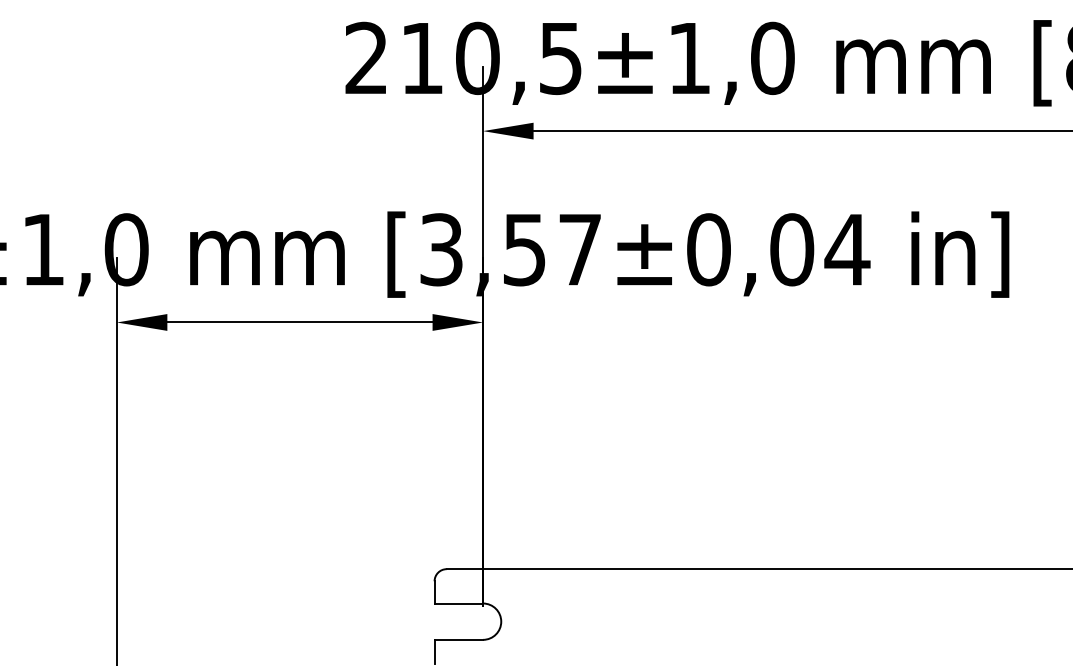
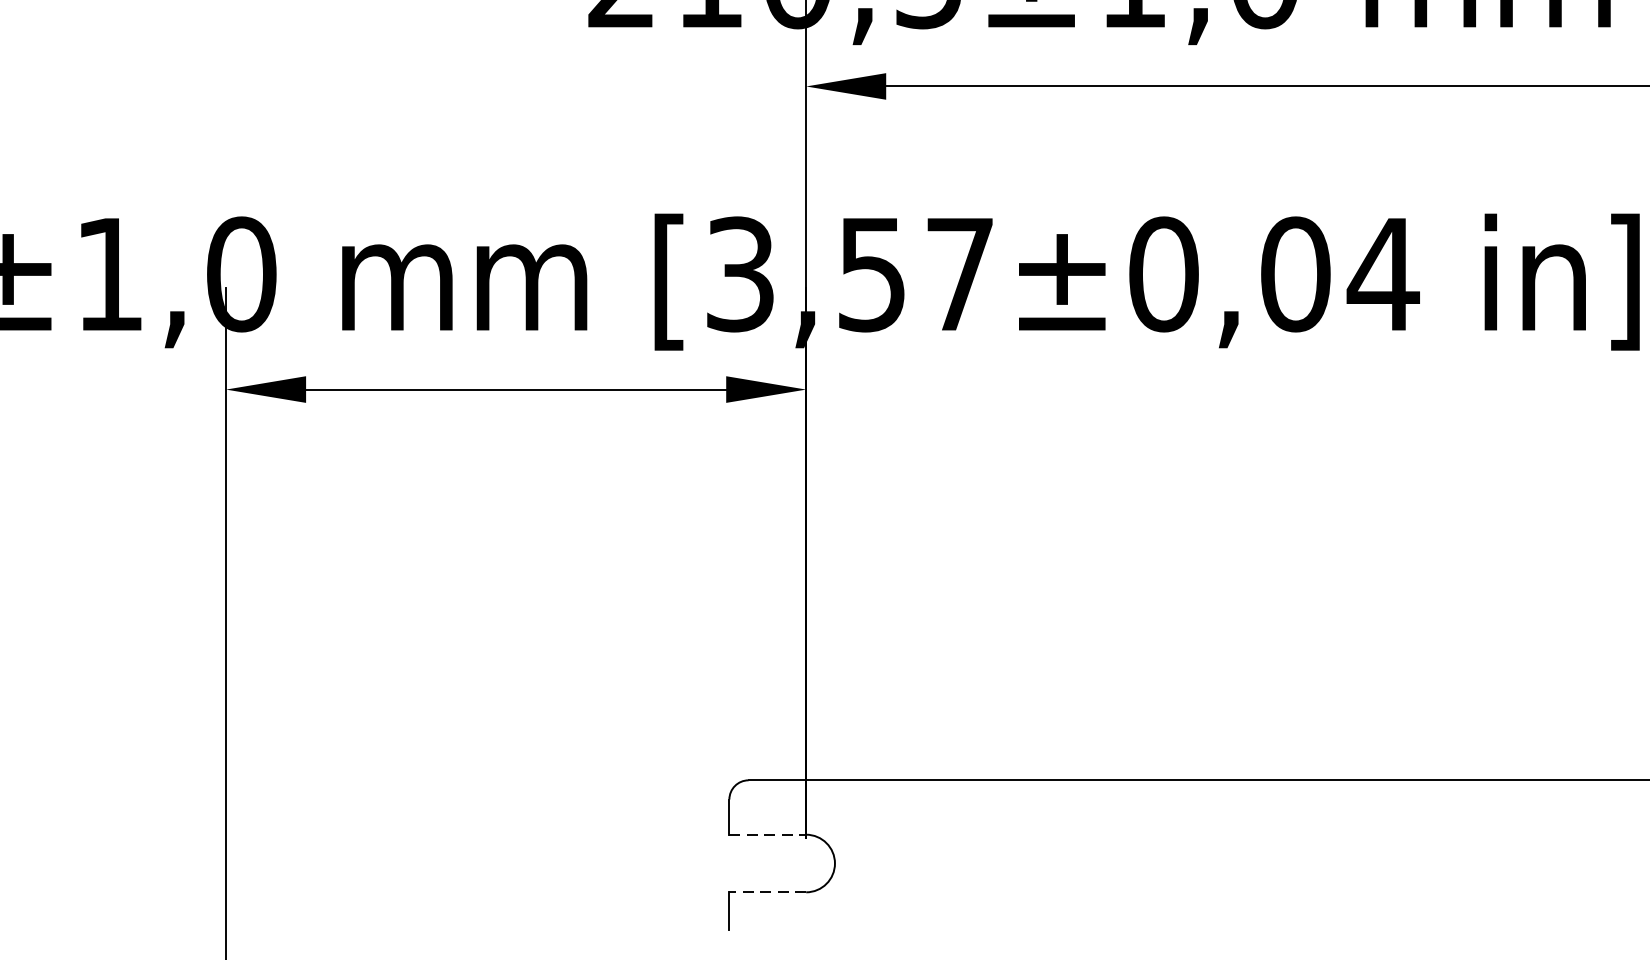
line: (459, 603) -> (768, 834), solid -> dashed
line: (458, 639) -> (767, 891), solid -> dashed

